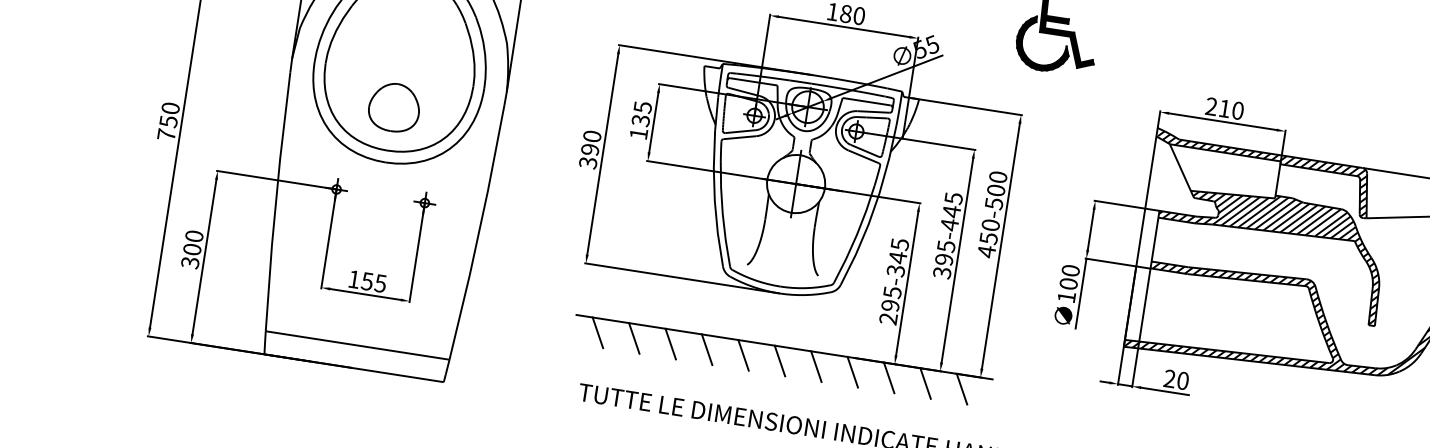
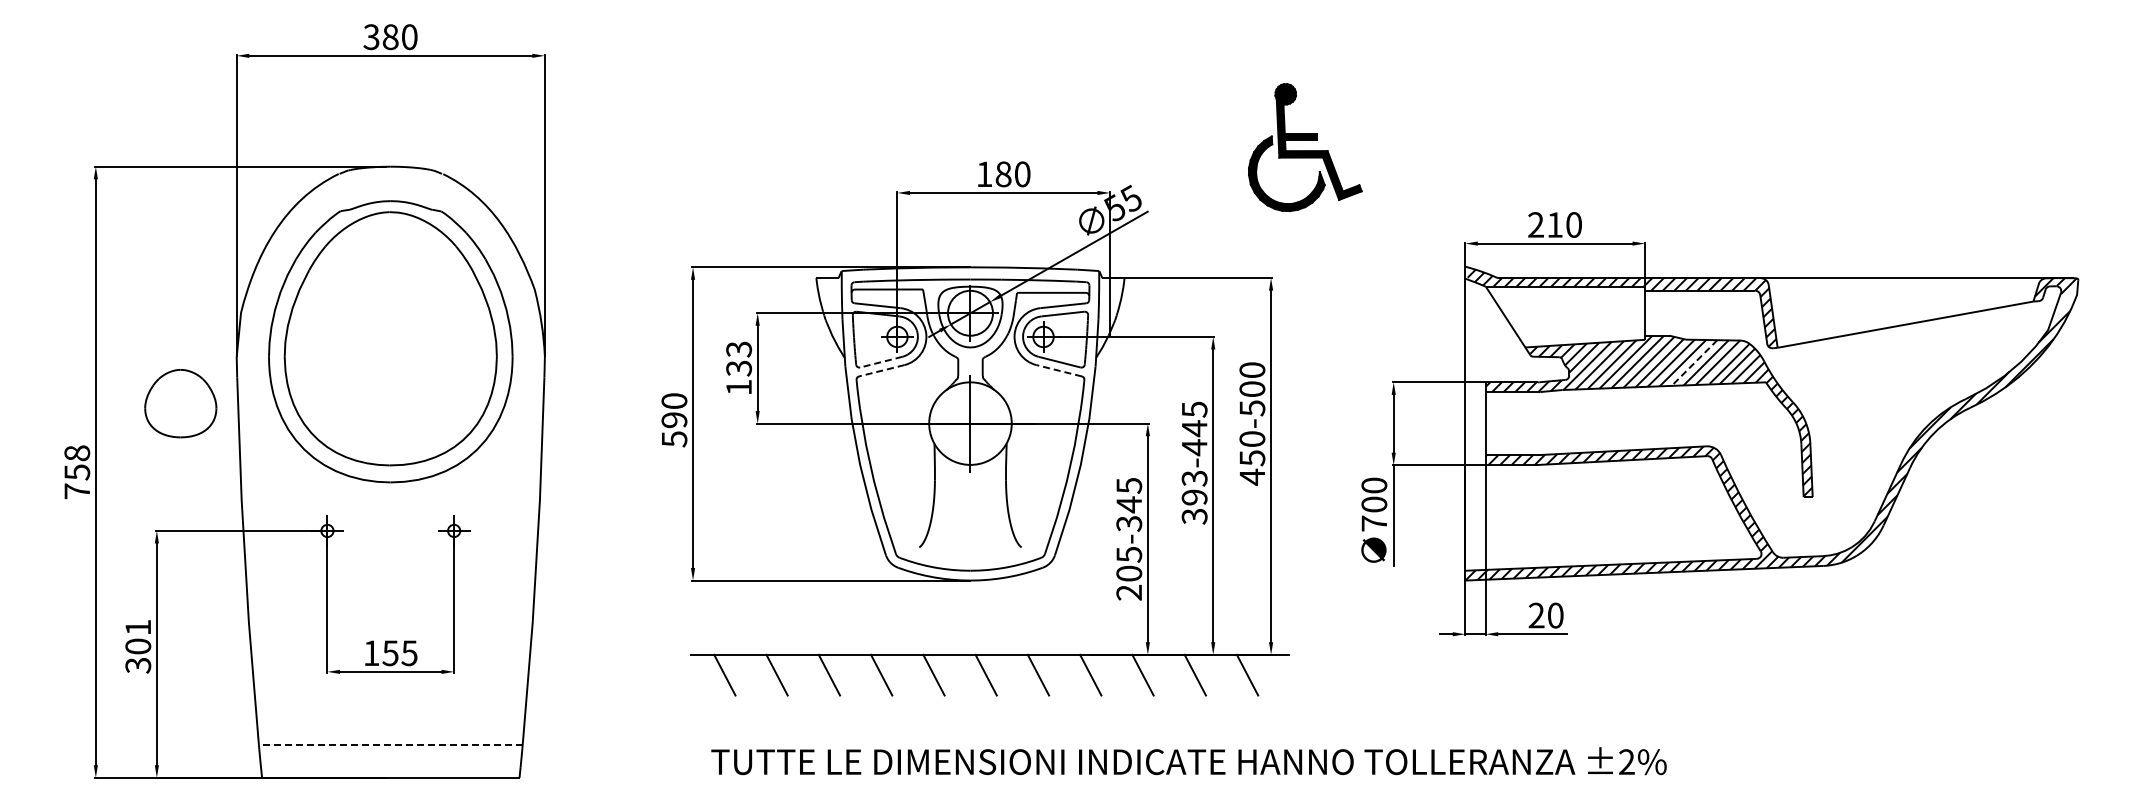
text: (642, 106) -> (738, 348), 135 -> 133
part: (394, 107) -> (180, 403), moved
text: (170, 108) -> (77, 453), 750 -> 758
line: (740, 131) -> (881, 362), solid -> dashed
line: (739, 137) -> (881, 370), solid -> dashed
line: (863, 156) -> (1058, 370), solid -> dashed
text: (587, 163) -> (673, 439), 390 -> 590
line: (1306, 220) -> (1694, 363), solid -> dashed
text: (194, 236) -> (138, 627), 300 -> 301
text: (946, 246) -> (1194, 478), 395-445 -> 393-445
text: (1066, 297) -> (1373, 523), 100 -> 700
text: (890, 305) -> (1129, 573), 295-345 -> 205-345
line: (357, 345) -> (390, 745), solid -> dashed

